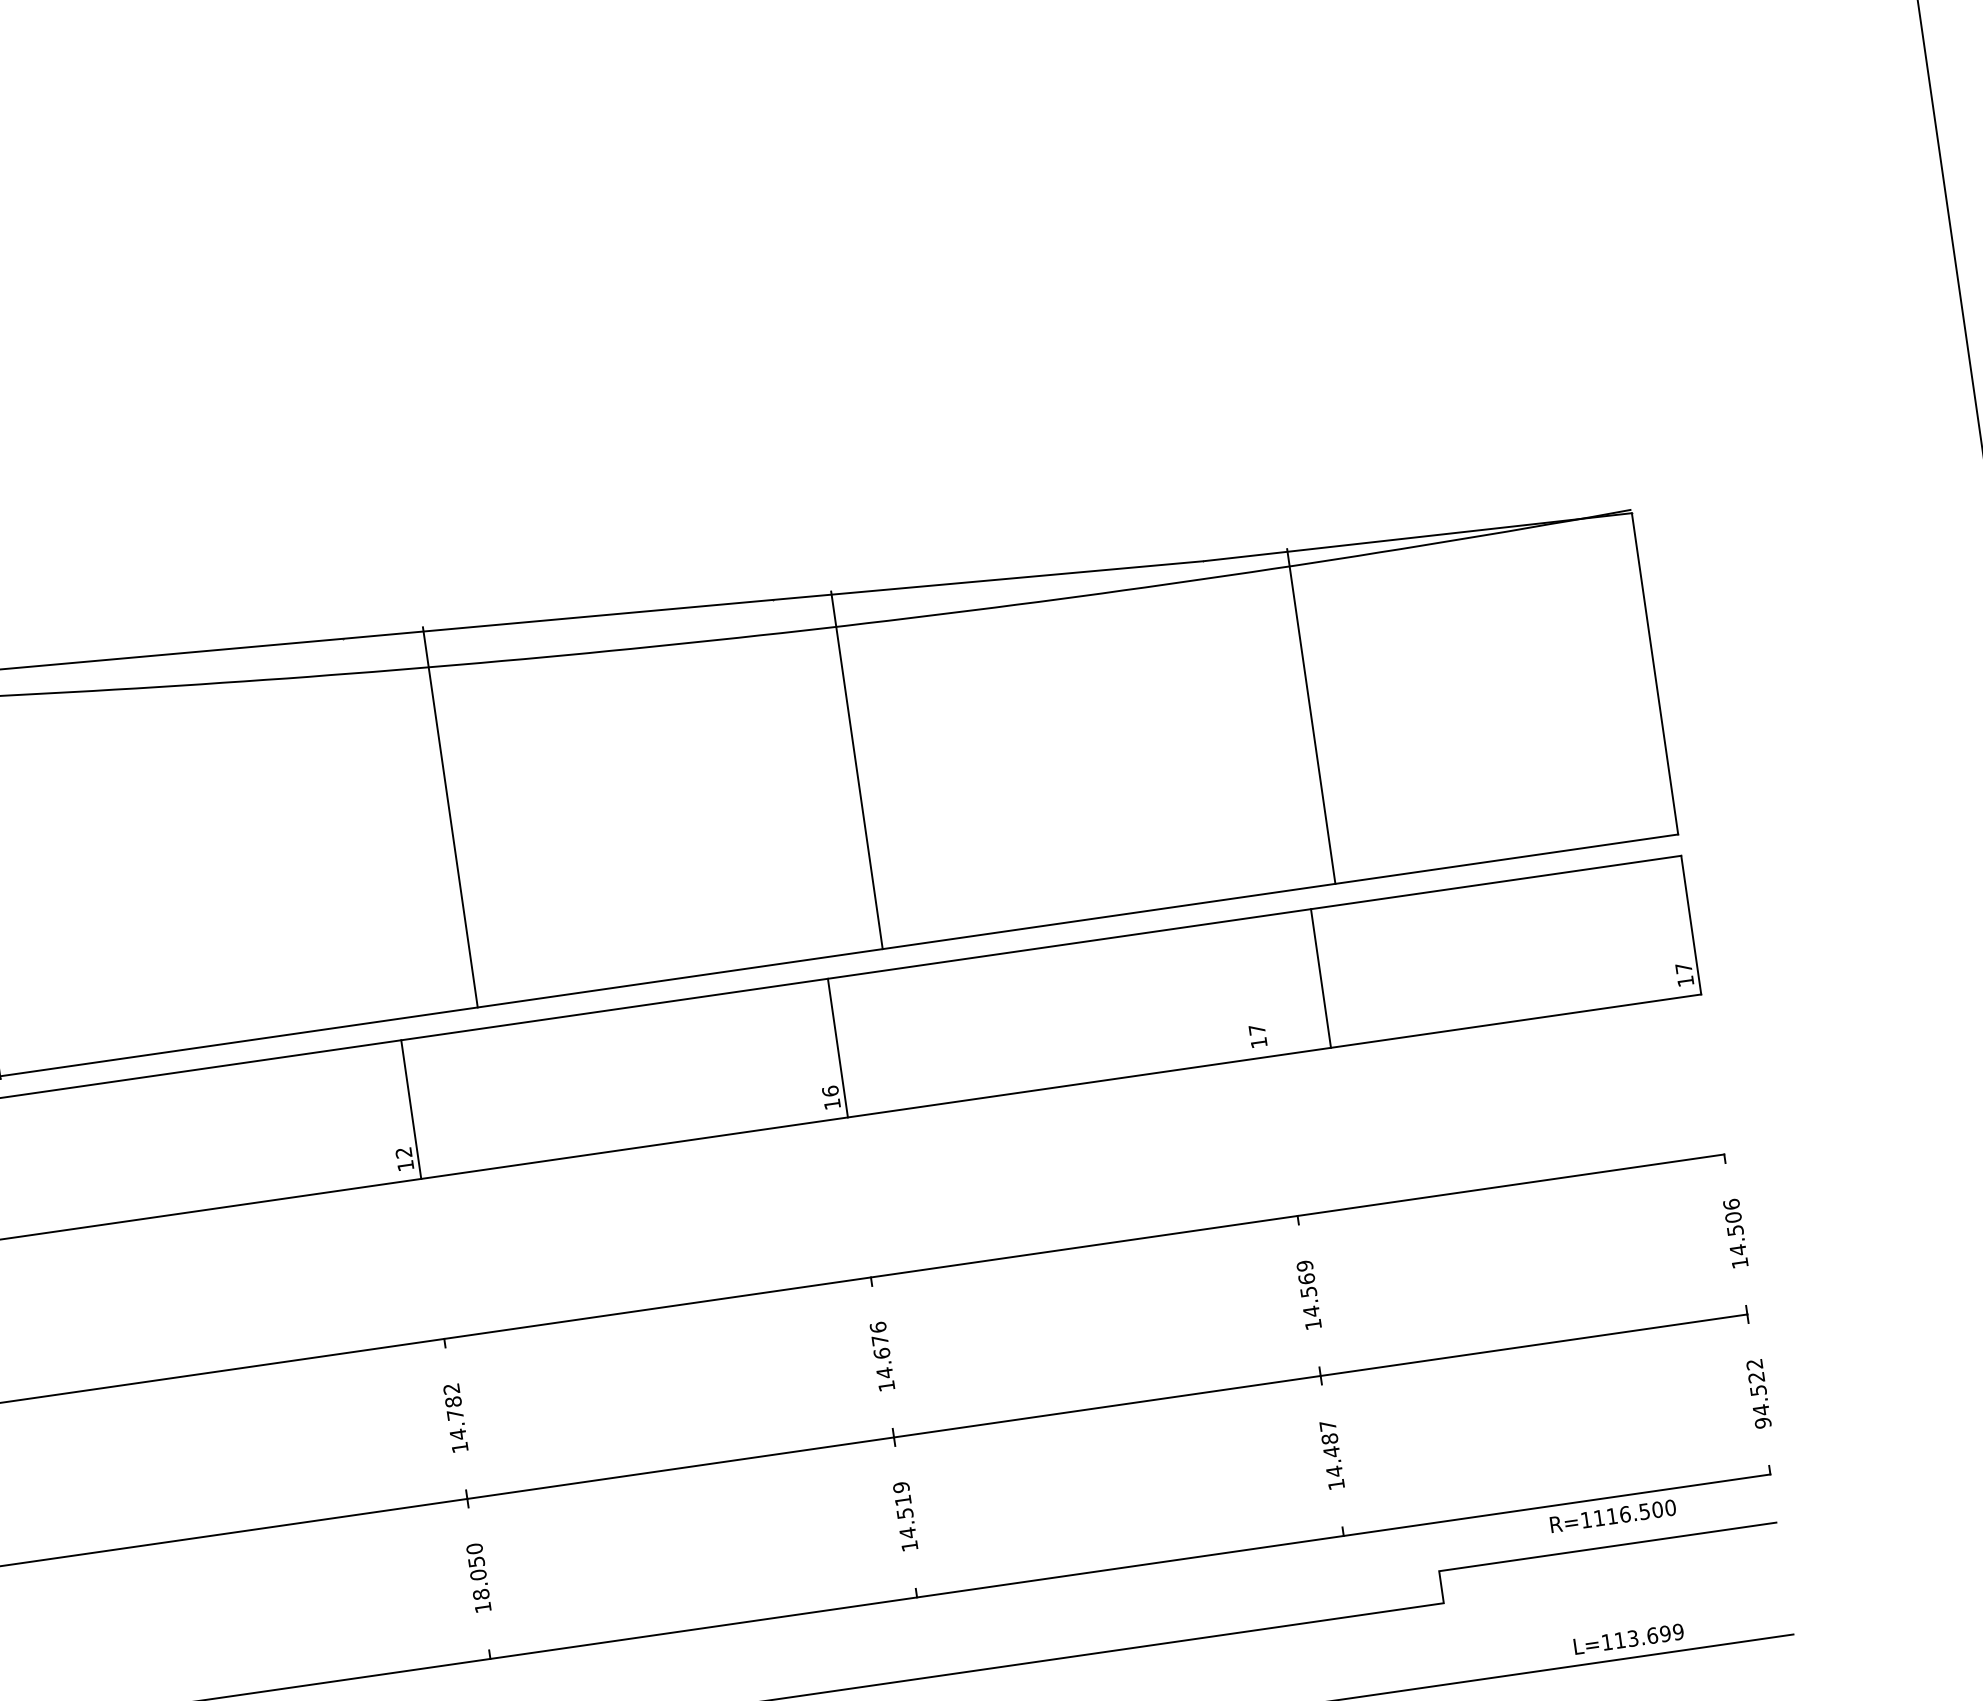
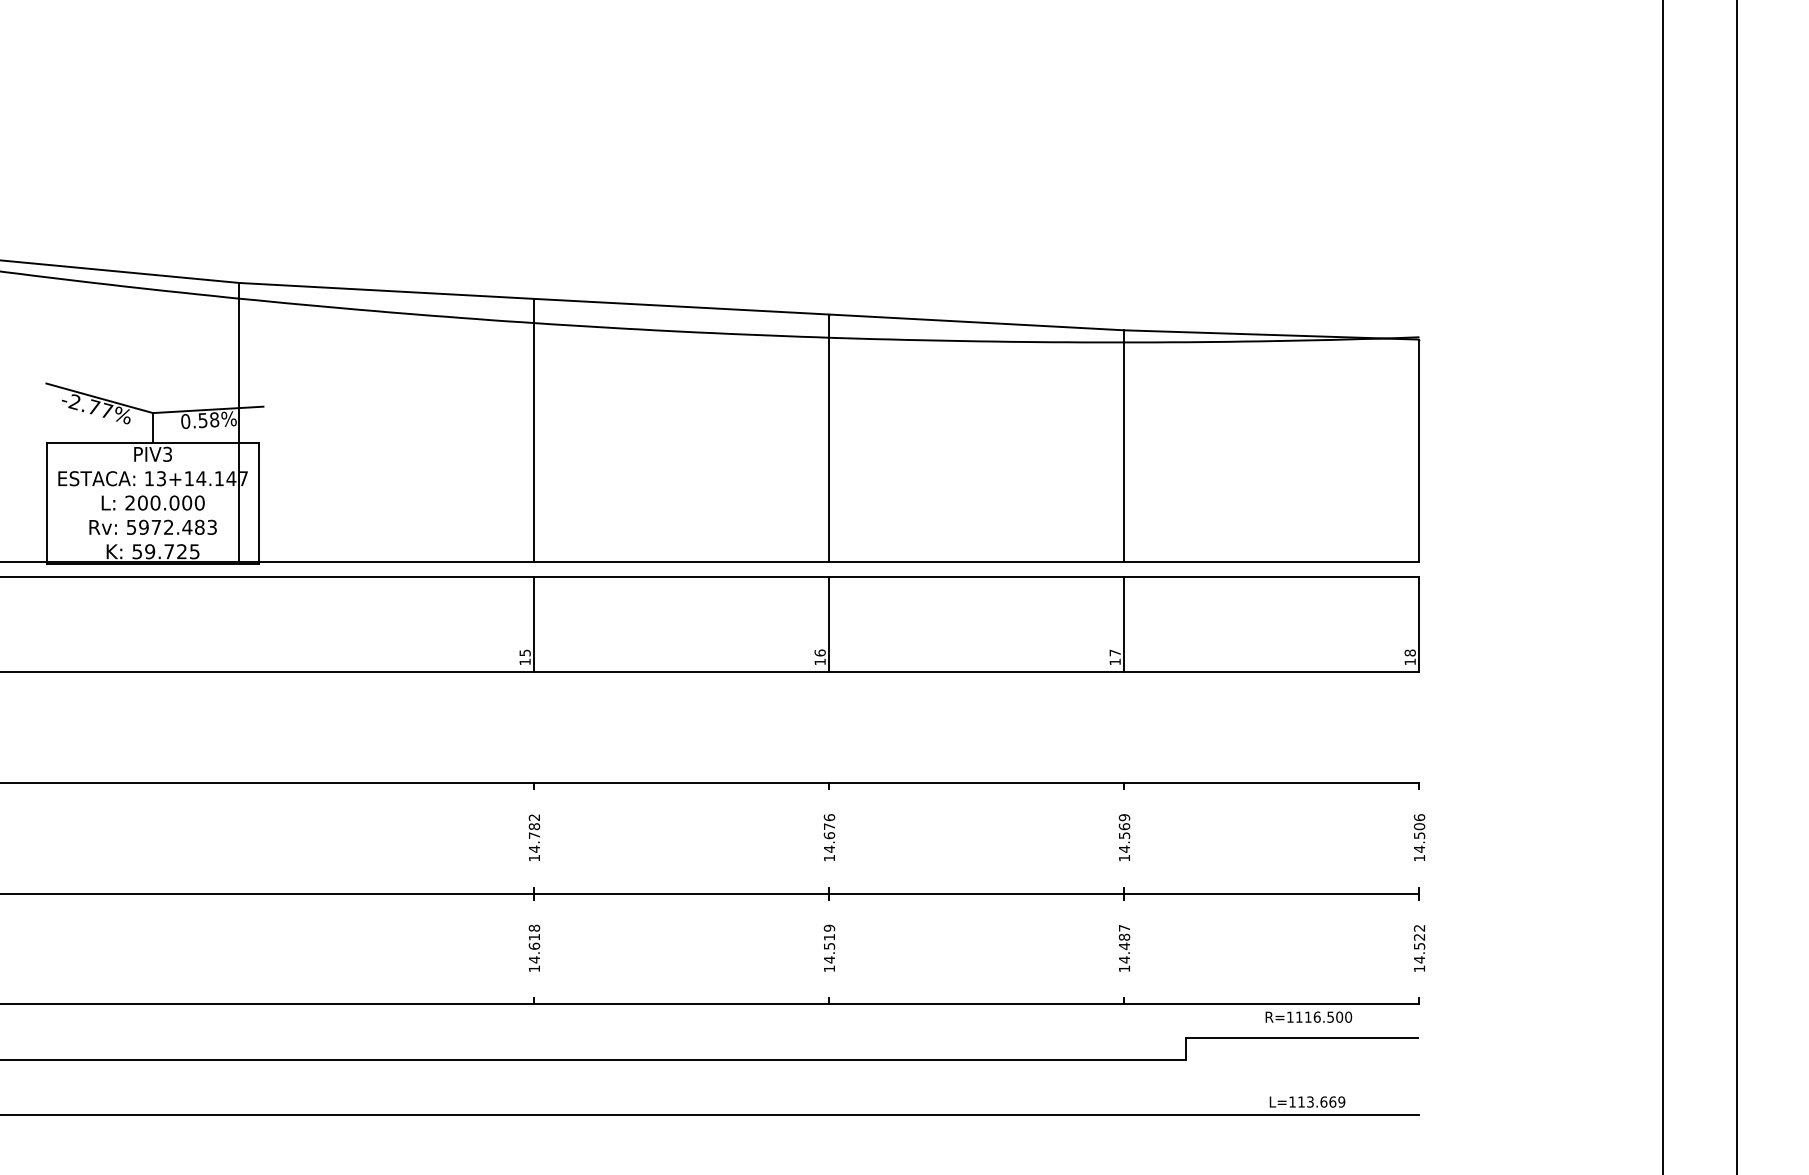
line: (1311, 715) -> (1124, 445), moved
line: (856, 769) -> (829, 437), moved
line: (450, 816) -> (534, 429), moved
text: (1682, 967) -> (1409, 652), 17 -> 18
line: (1321, 978) -> (1124, 624), moved
text: (402, 1152) -> (524, 652), 12 -> 15
text: (1762, 1422) -> (1419, 968), 94.522 -> 14.522
text: (477, 1570) -> (534, 943), 18.050 -> 14.618
text: (1664, 1633) -> (1332, 1101), L=113.699 -> L=113.669

